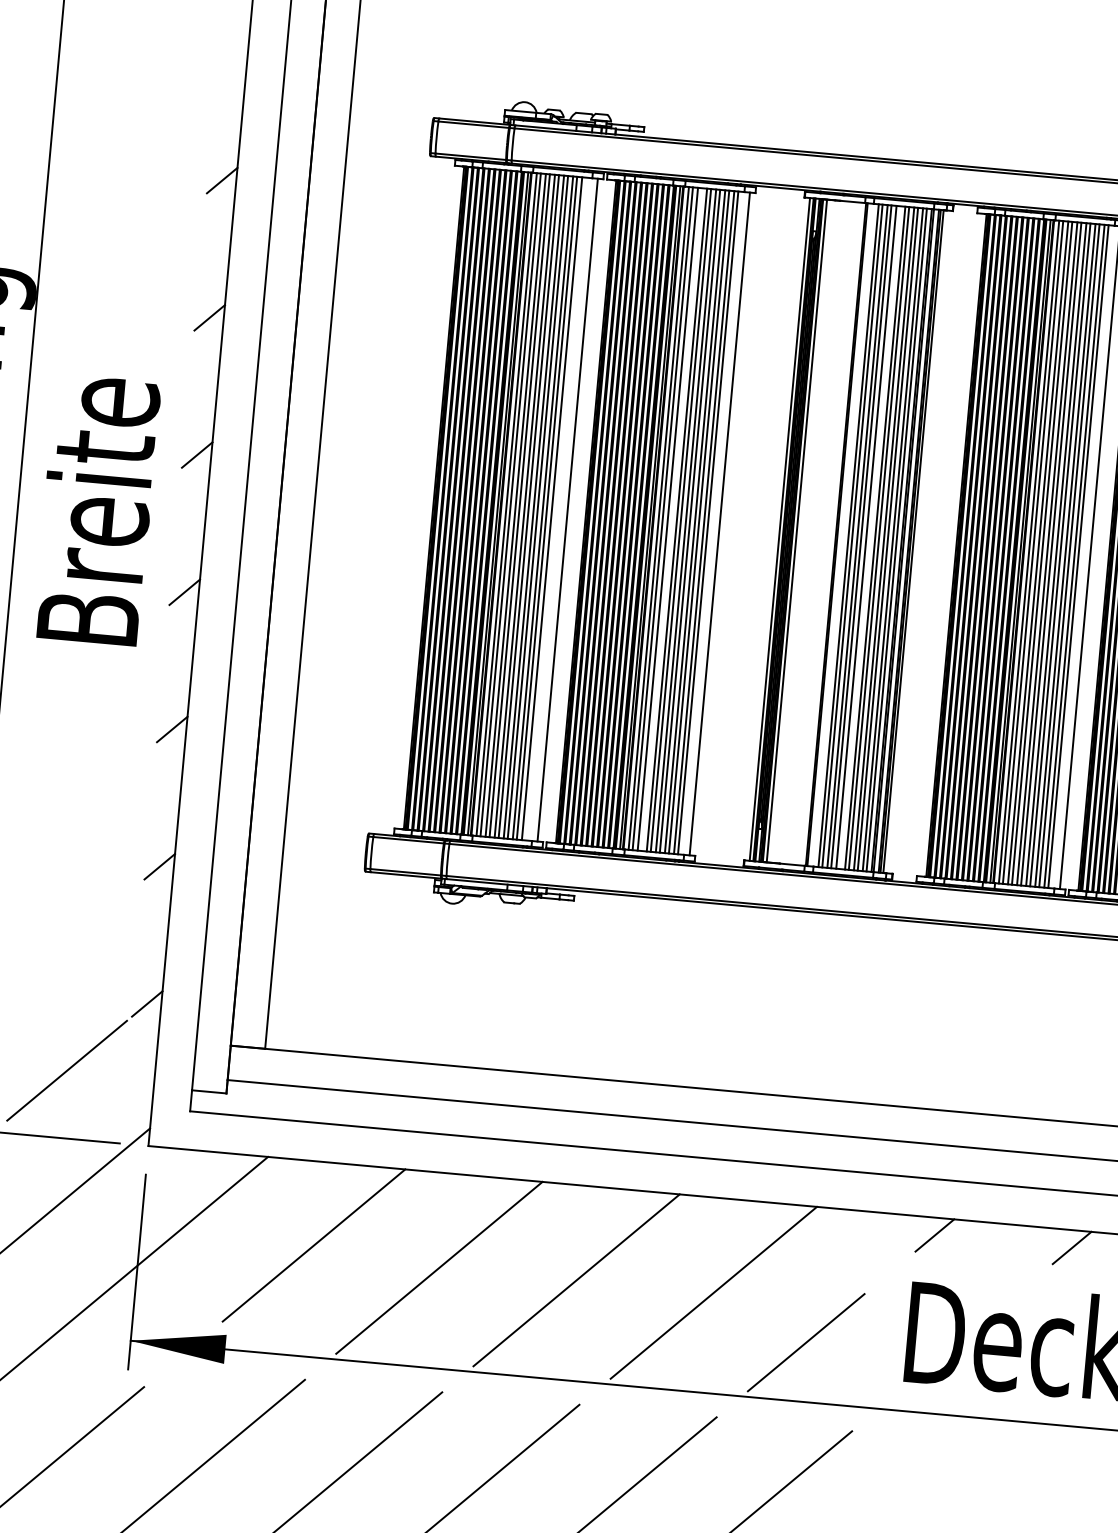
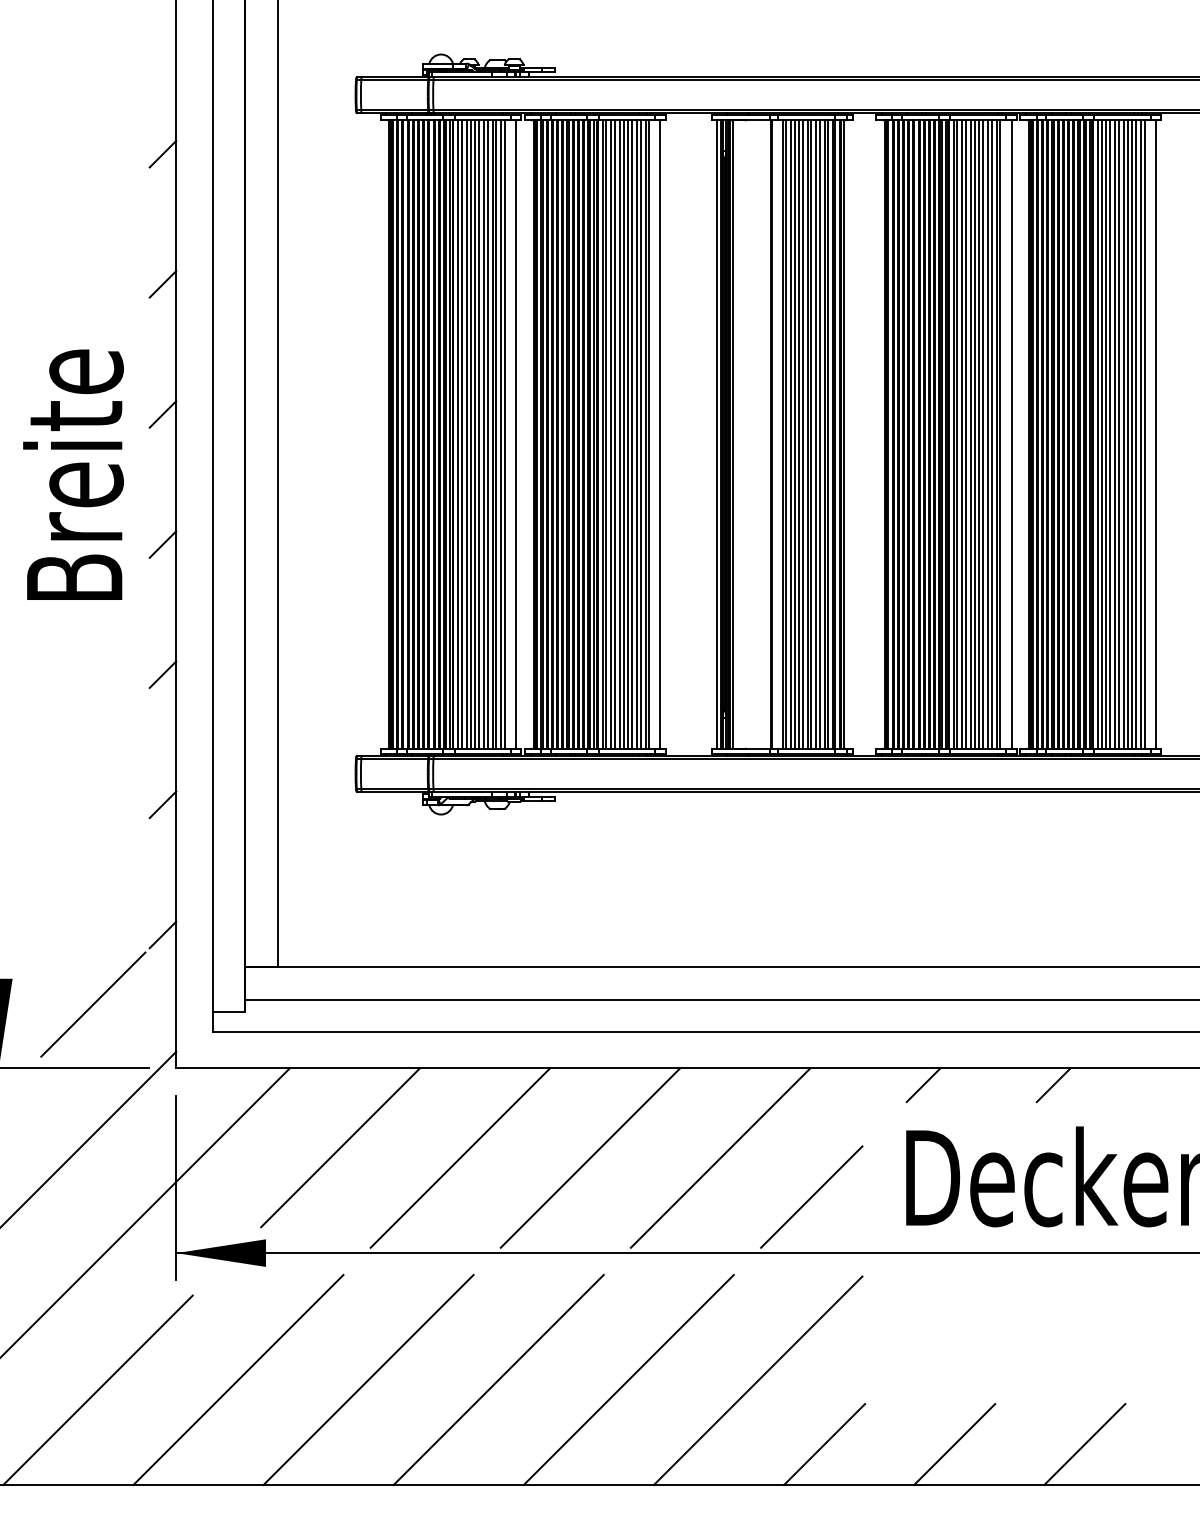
line: (556, 509) -> (505, 434), added
line: (671, 519) -> (614, 434), added
line: (870, 537) -> (803, 434), added

